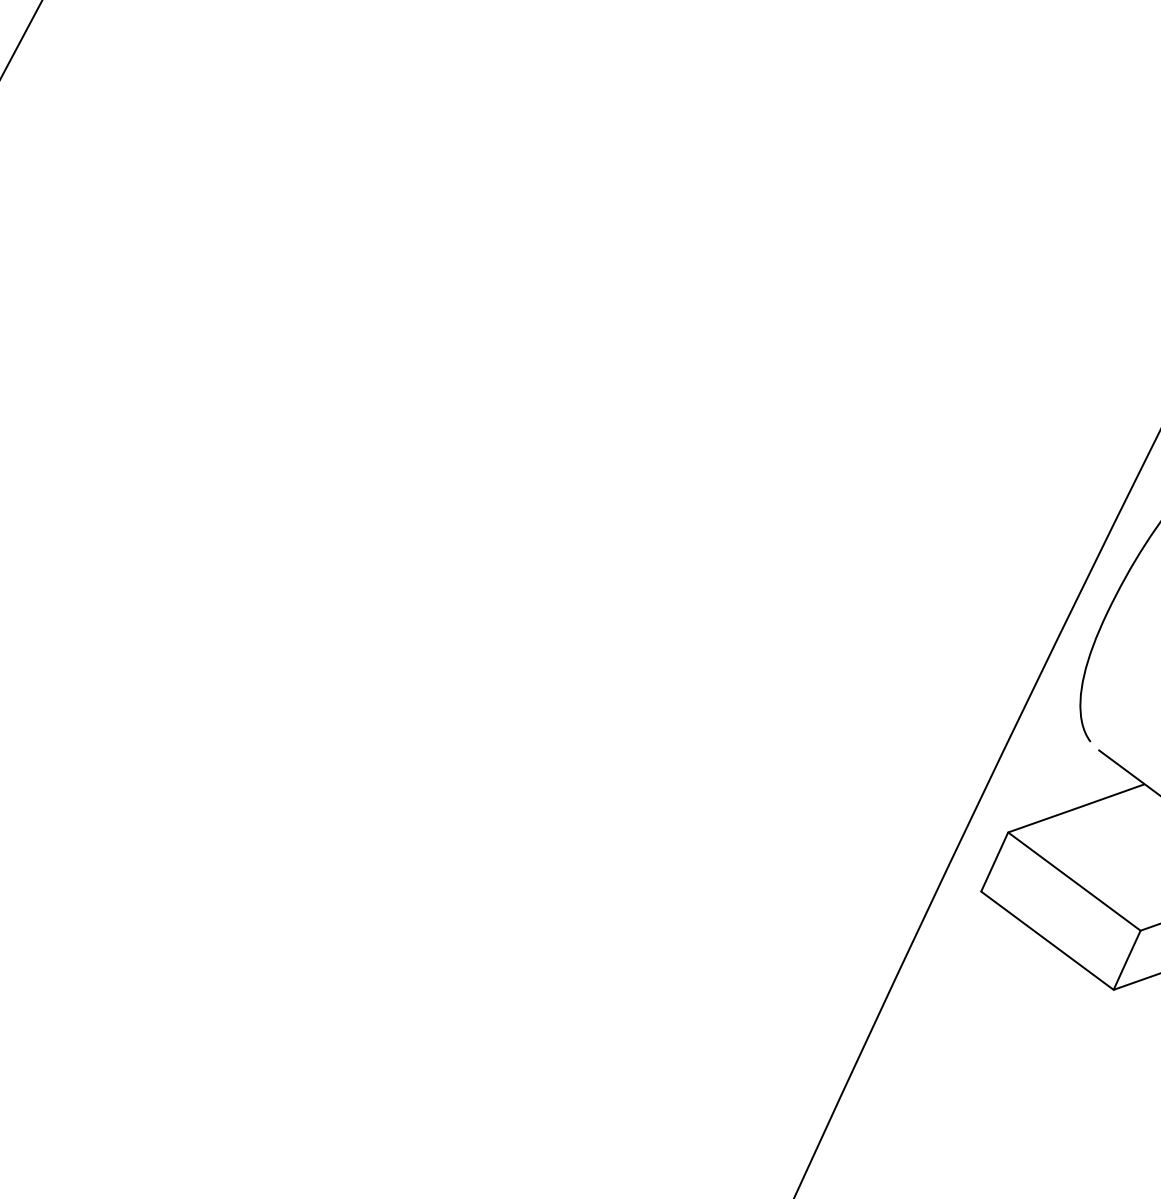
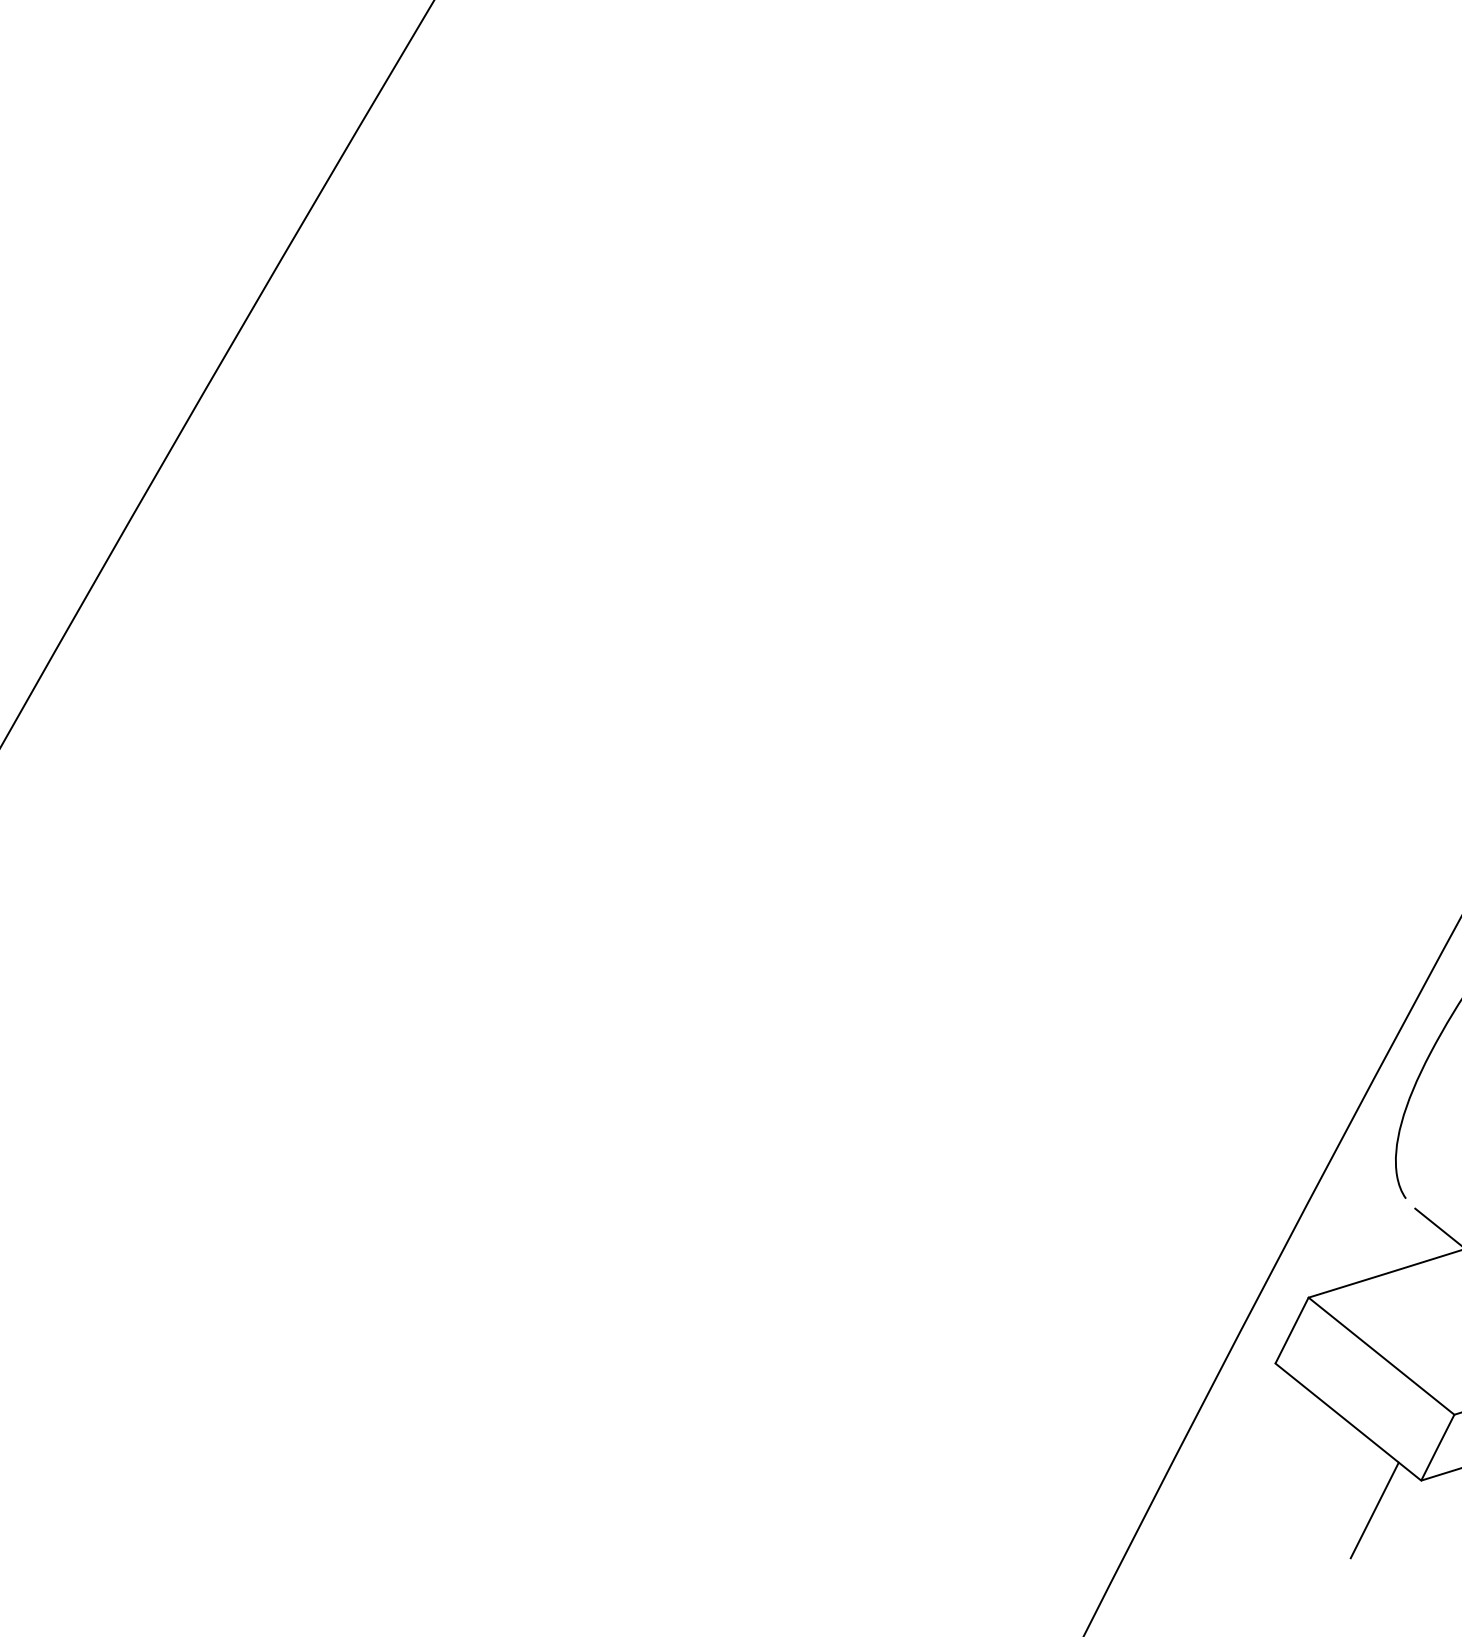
line: (1073, 1017) -> (1374, 1510), added

